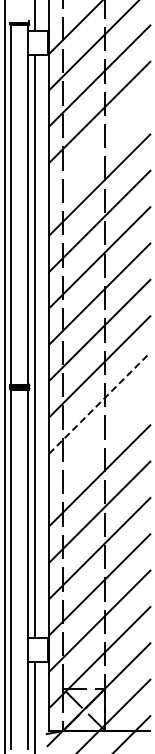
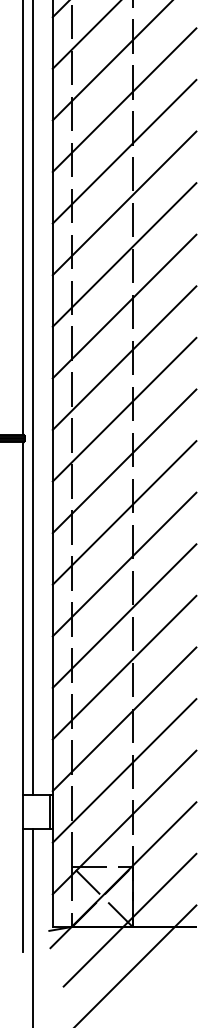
line: (99, 148) -> (124, 99), added
line: (99, 403) -> (124, 461), dashed -> solid
line: (99, 439) -> (124, 512), added

